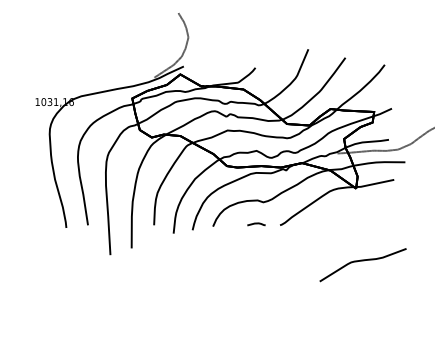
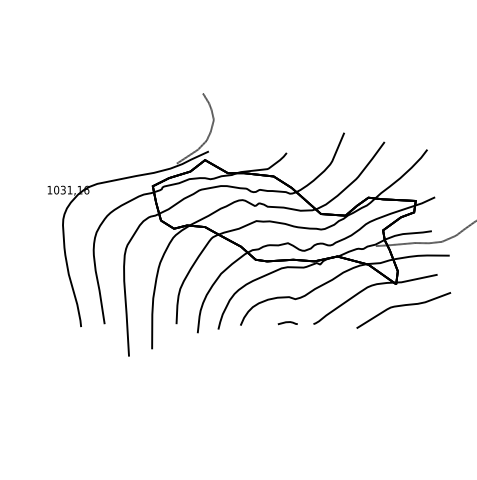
part: (362, 265) -> (403, 310), moved

